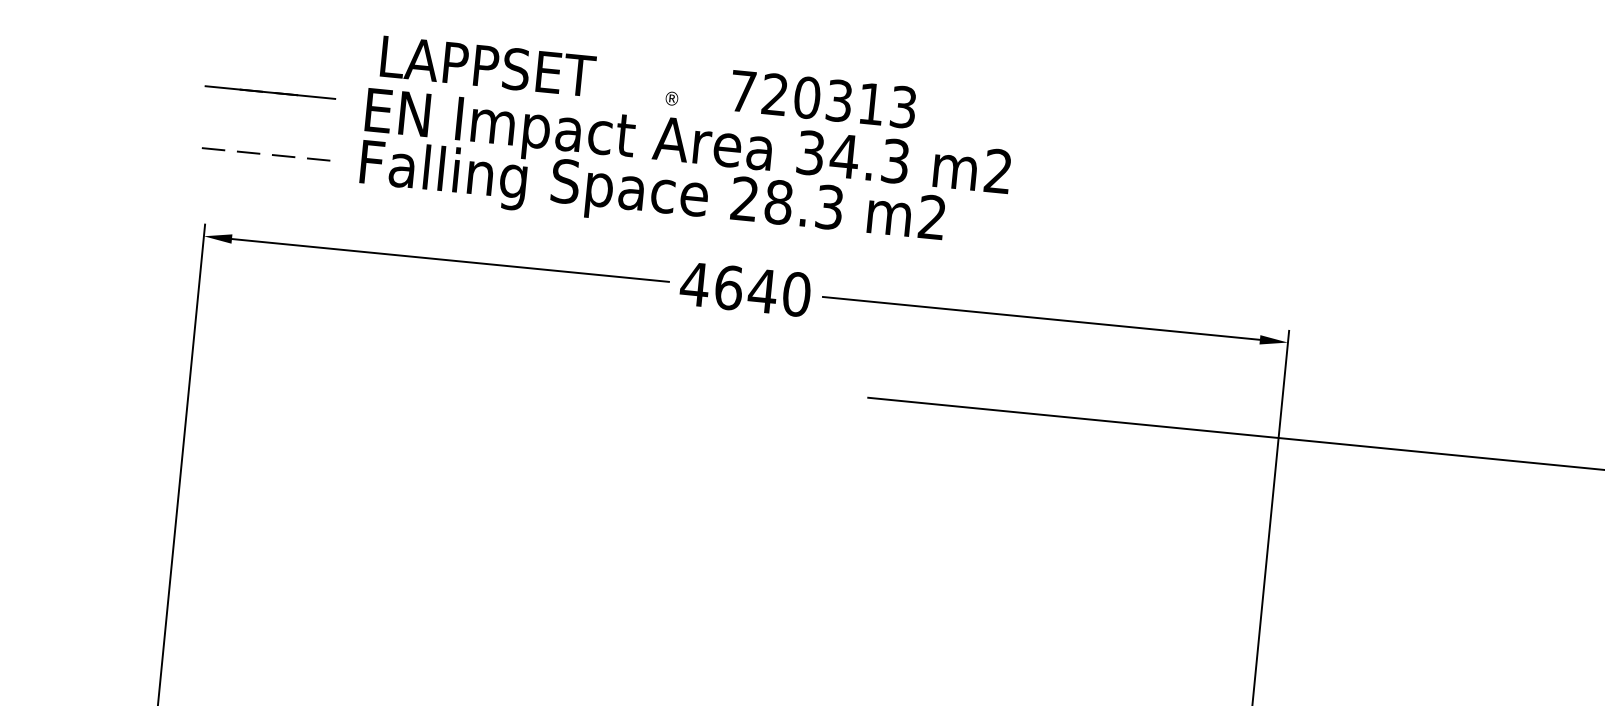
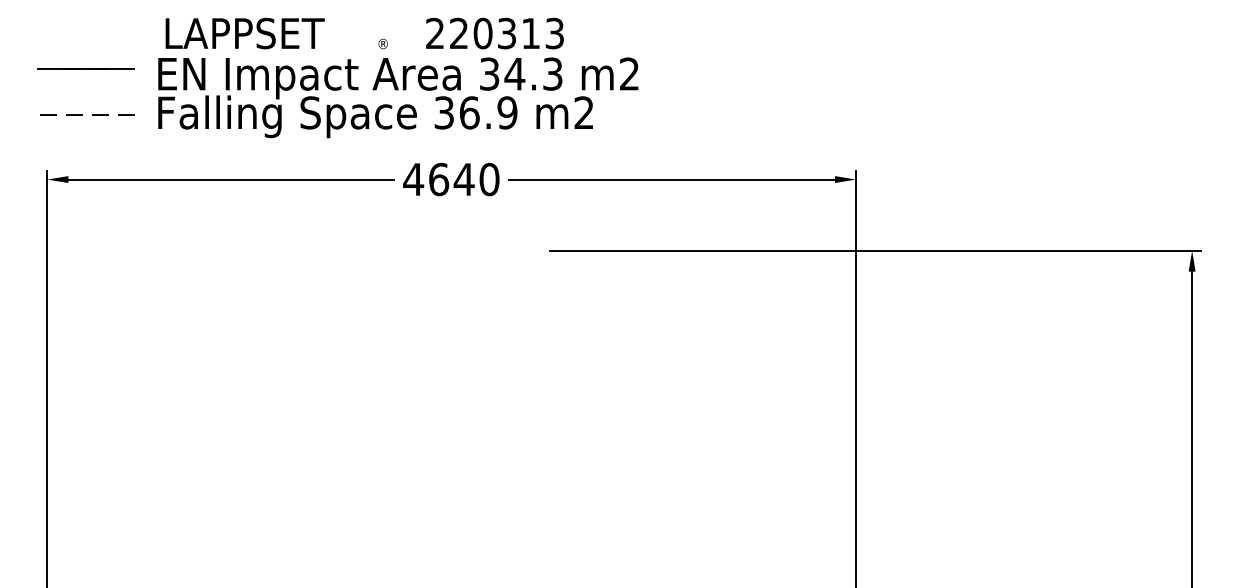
text: (742, 89) -> (434, 32), 720313 -> 220313
text: (786, 202) -> (475, 112), 28.3 -> 36.9

